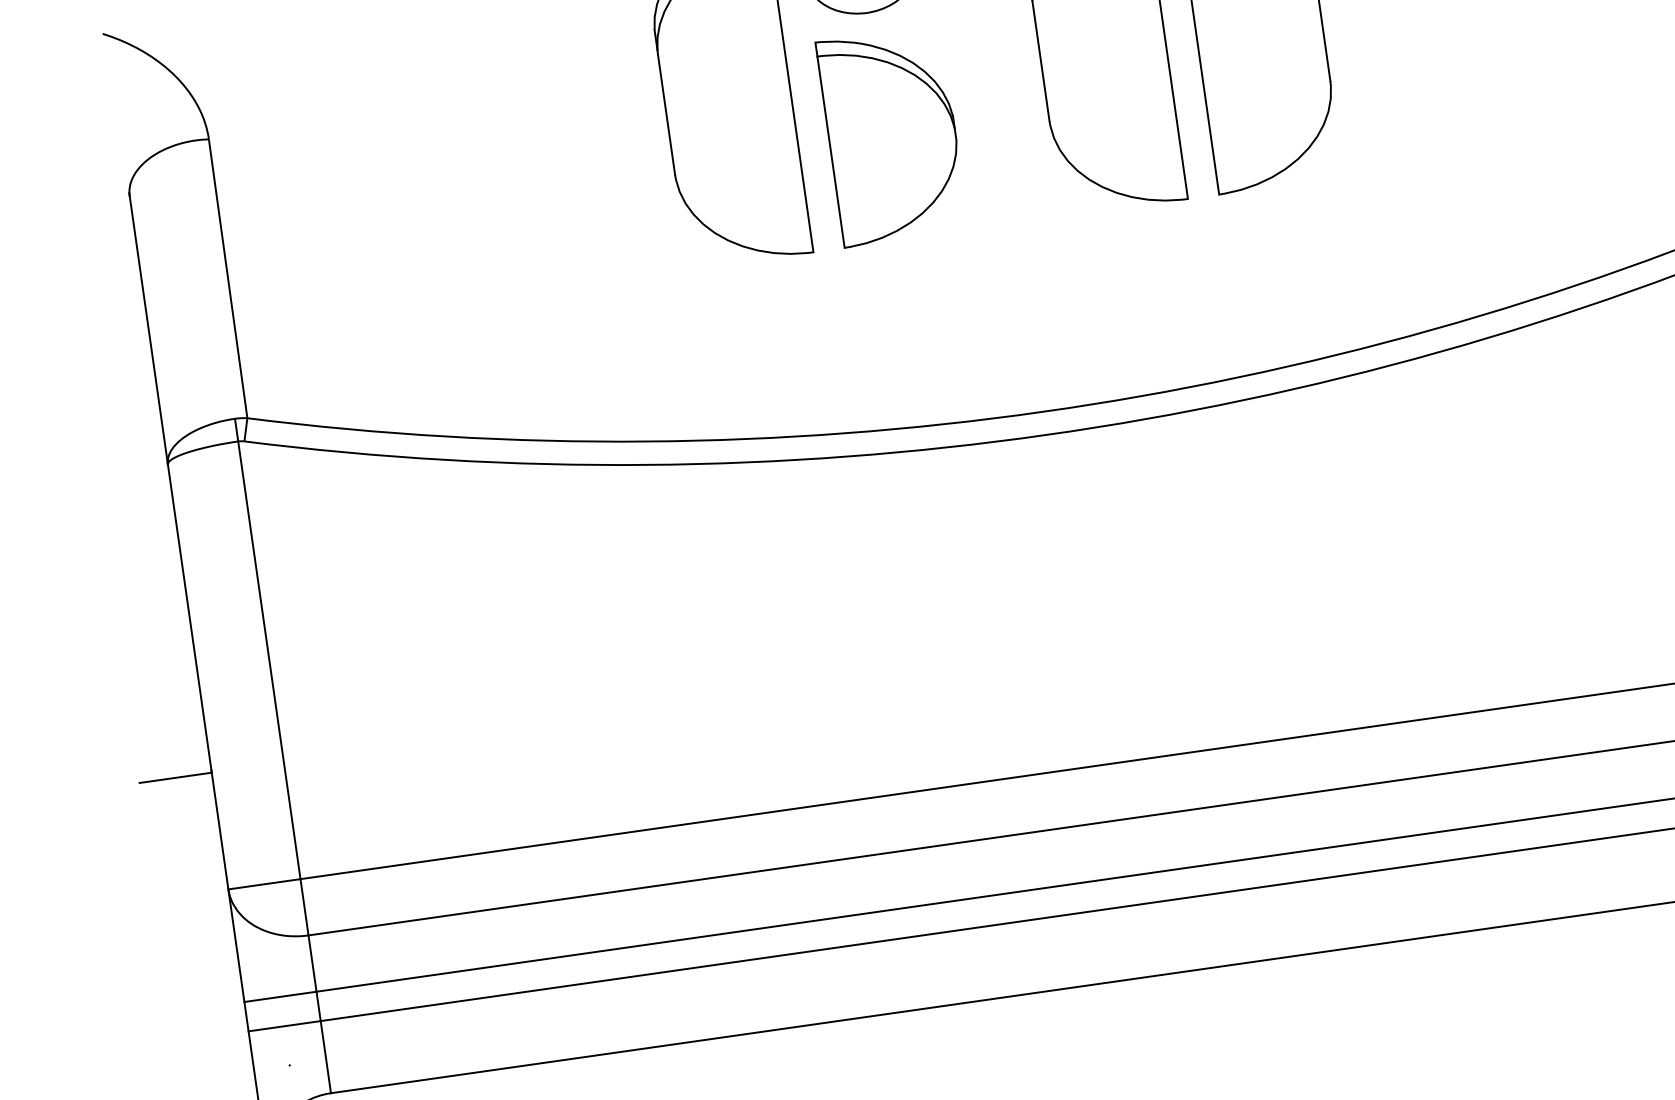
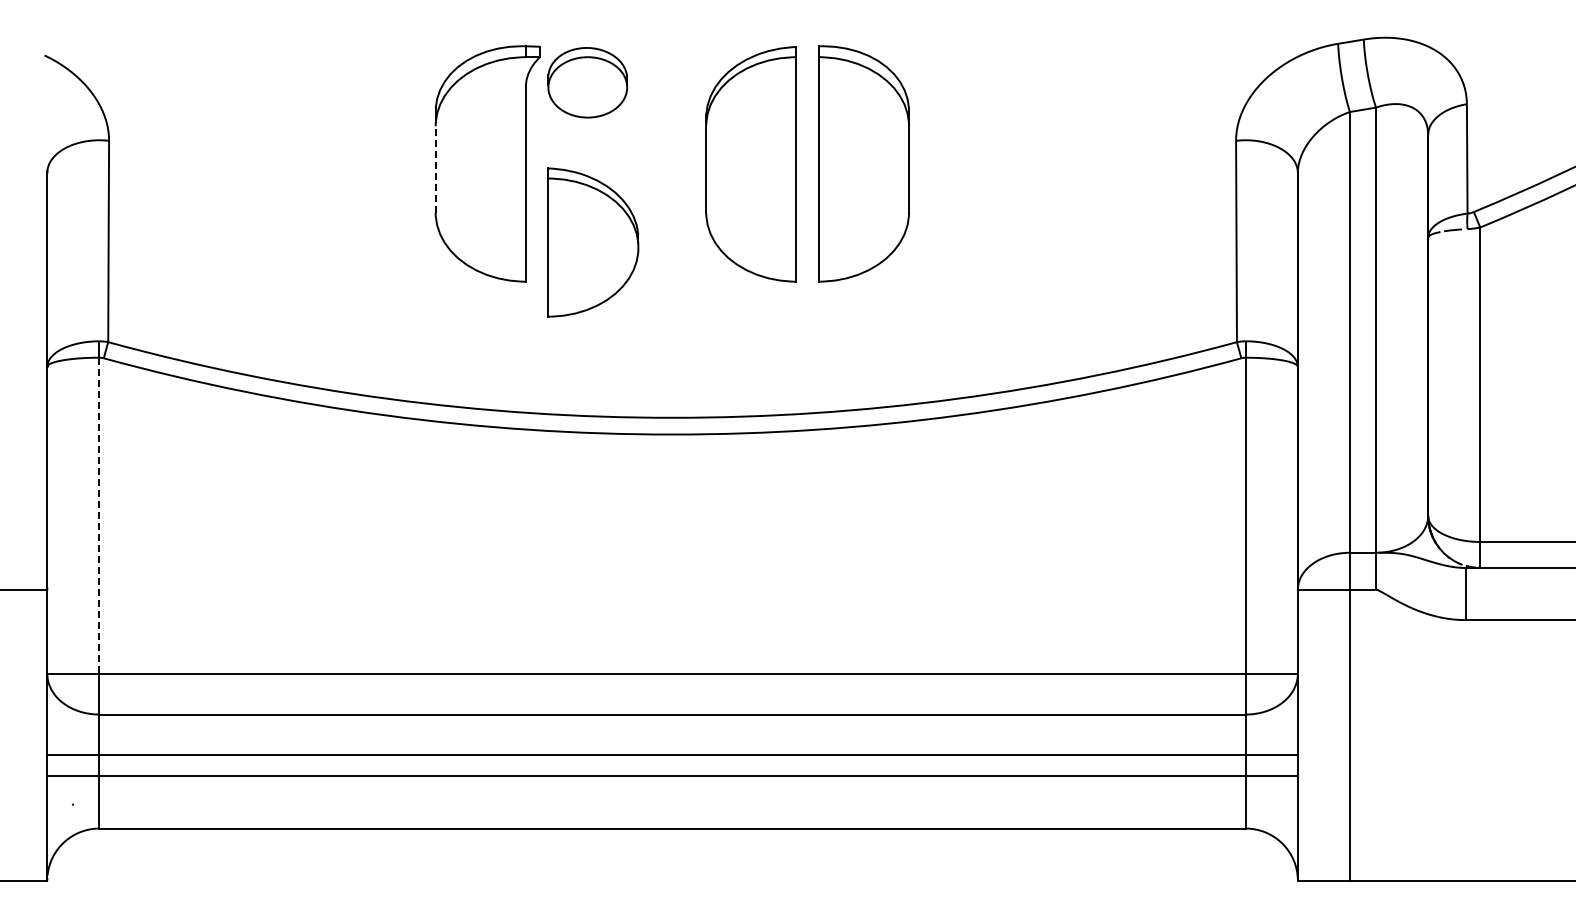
line: (666, 114) -> (435, 169), solid -> dashed
part: (892, 136) -> (593, 242), moved
line: (269, 661) -> (99, 516), solid -> dashed

